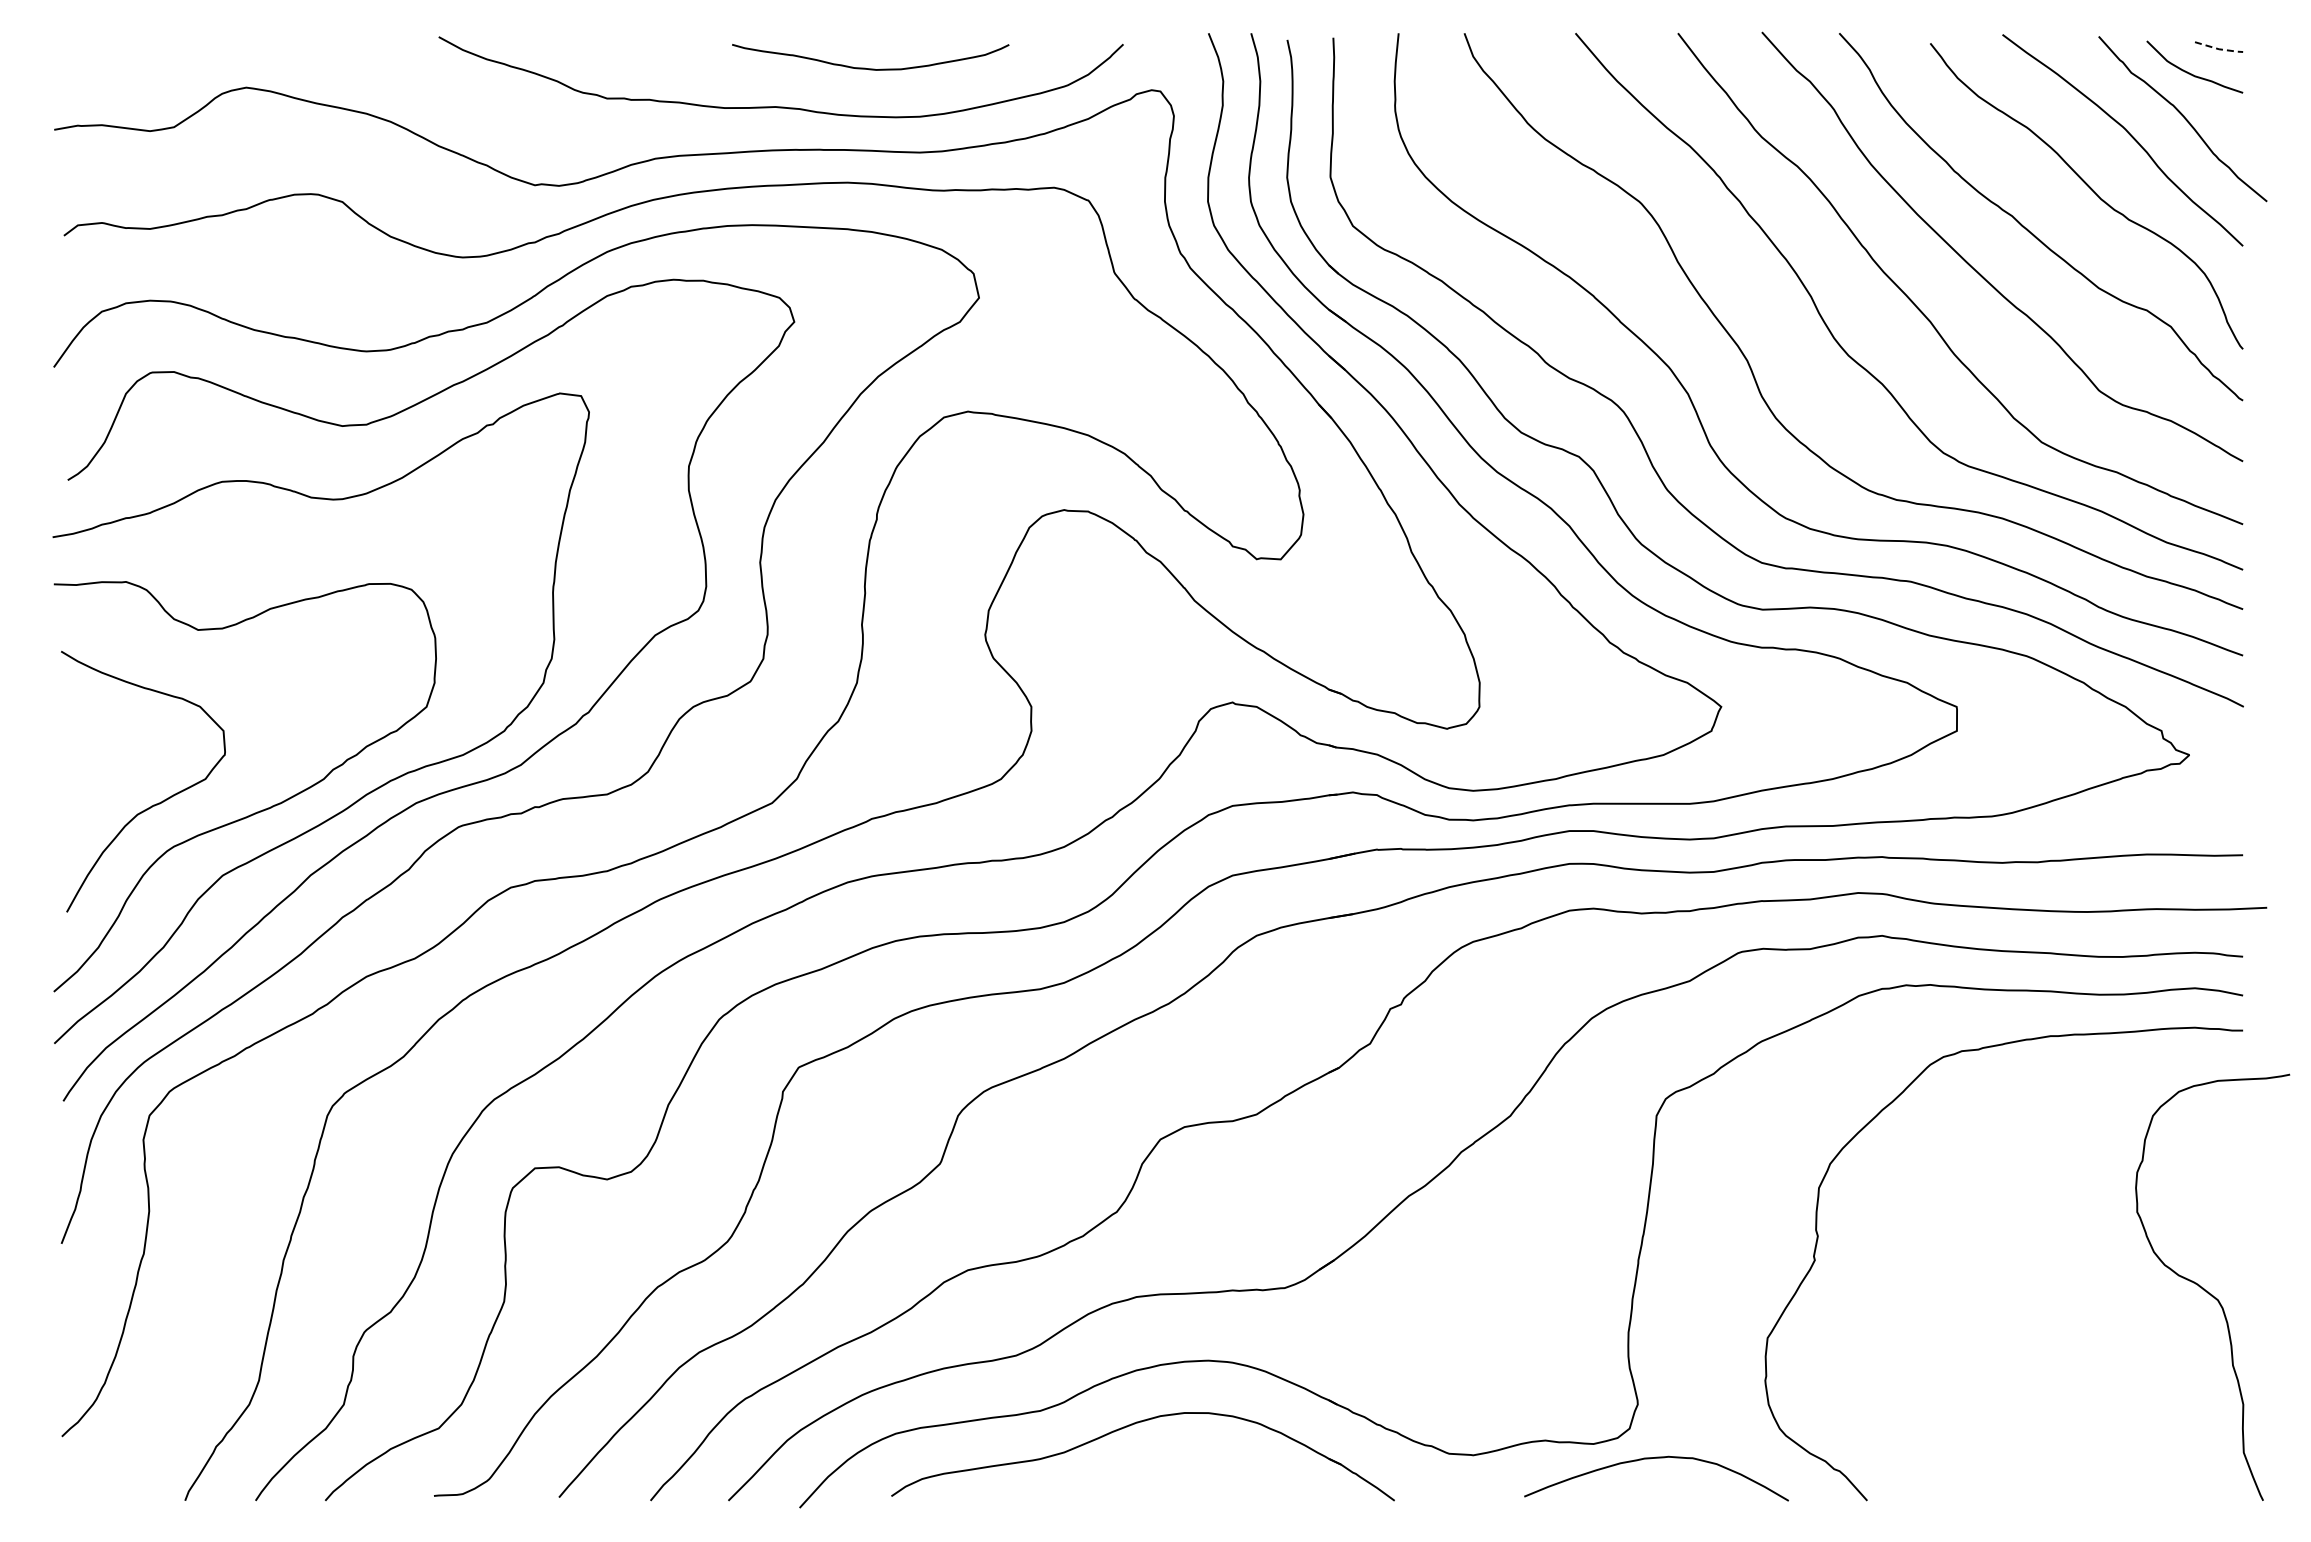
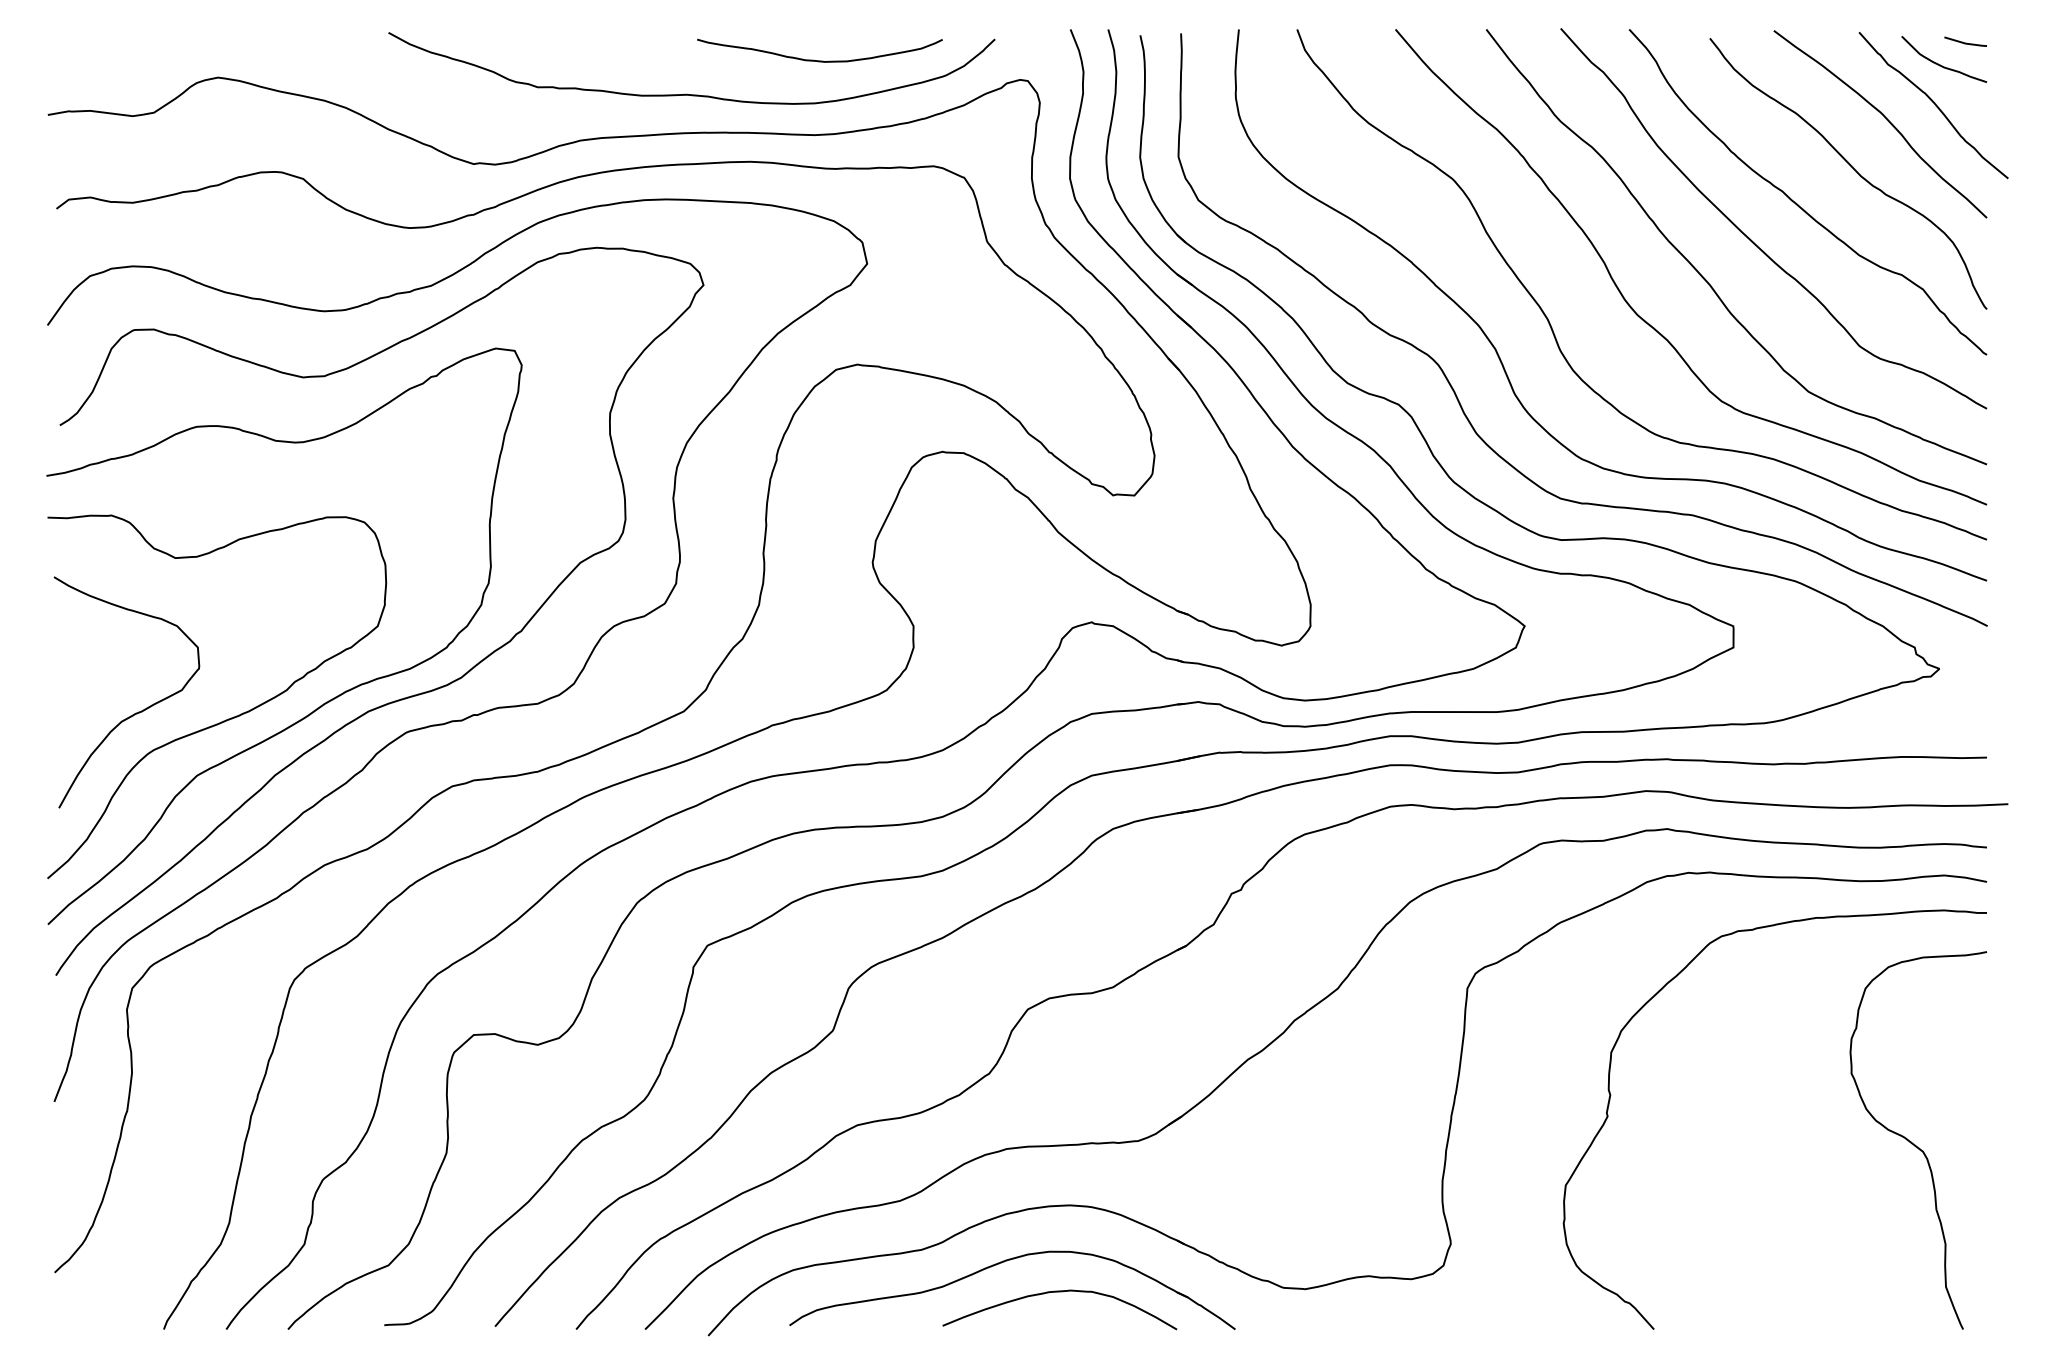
line: (2219, 49) -> (1966, 43), dashed -> solid
curve: (870, 68) -> (819, 60), moved
curve: (2207, 1290) -> (1913, 1143), moved
curve: (1650, 1459) -> (1054, 1292), moved

